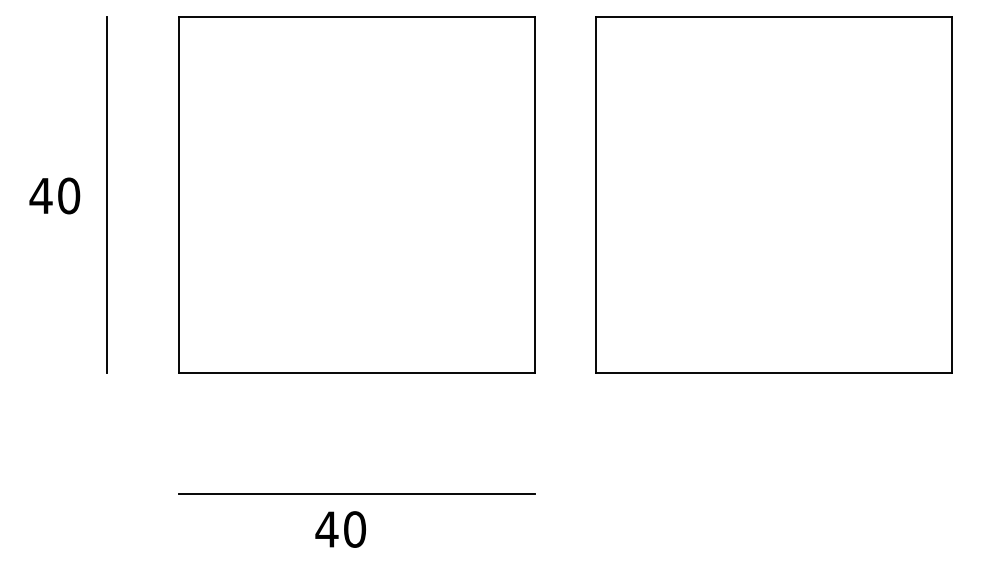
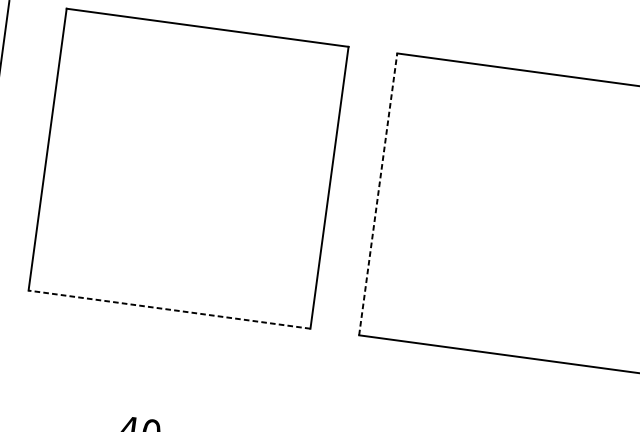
line: (595, 194) -> (377, 194), solid -> dashed
line: (356, 372) -> (169, 309), solid -> dashed
line: (356, 493) -> (156, 405), removed

